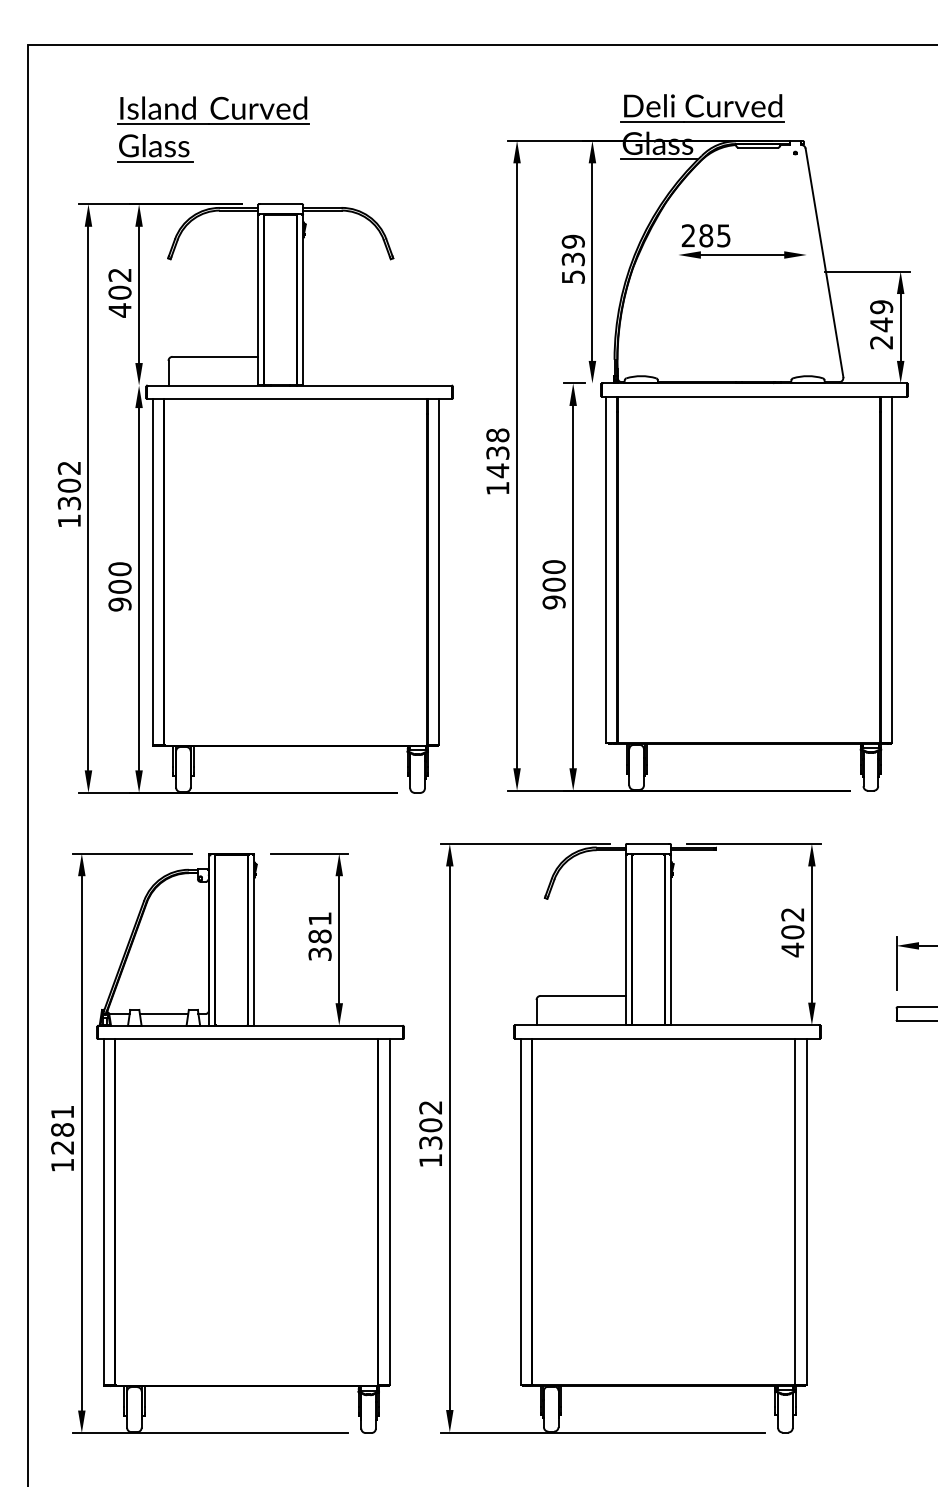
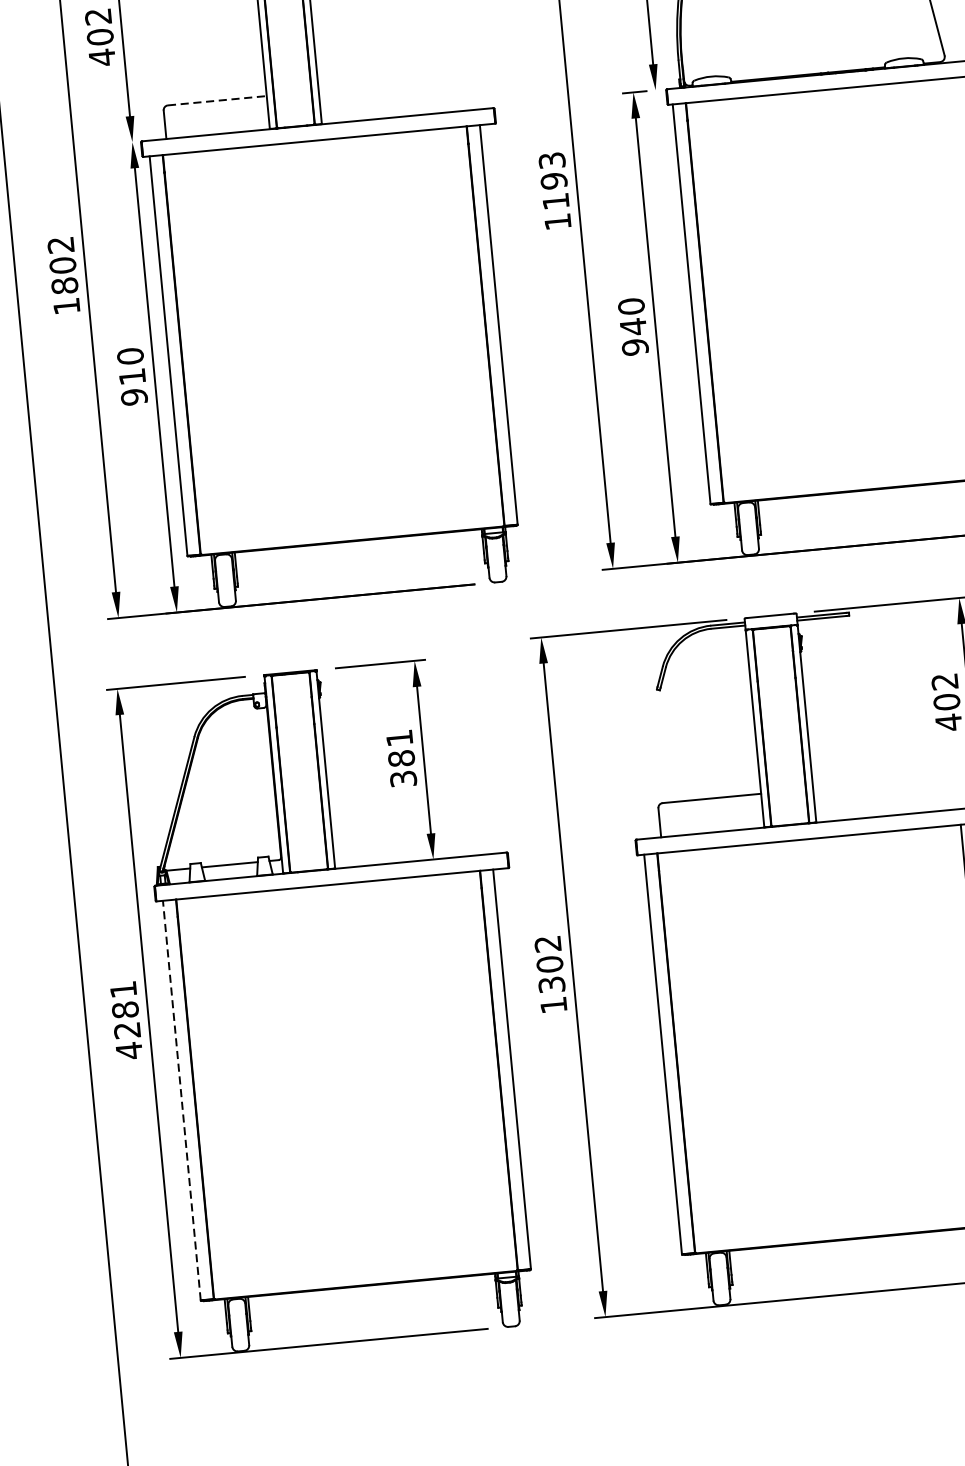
line: (215, 356) -> (217, 100), solid -> dashed
text: (497, 453) -> (553, 181), 1438 -> 1193
text: (68, 503) -> (63, 286), 1302 -> 1802
text: (553, 584) -> (632, 326), 900 -> 940
text: (119, 586) -> (131, 376), 900 -> 910
text: (62, 1165) -> (129, 1051), 1281 -> 4281
line: (103, 1211) -> (181, 1099), solid -> dashed

